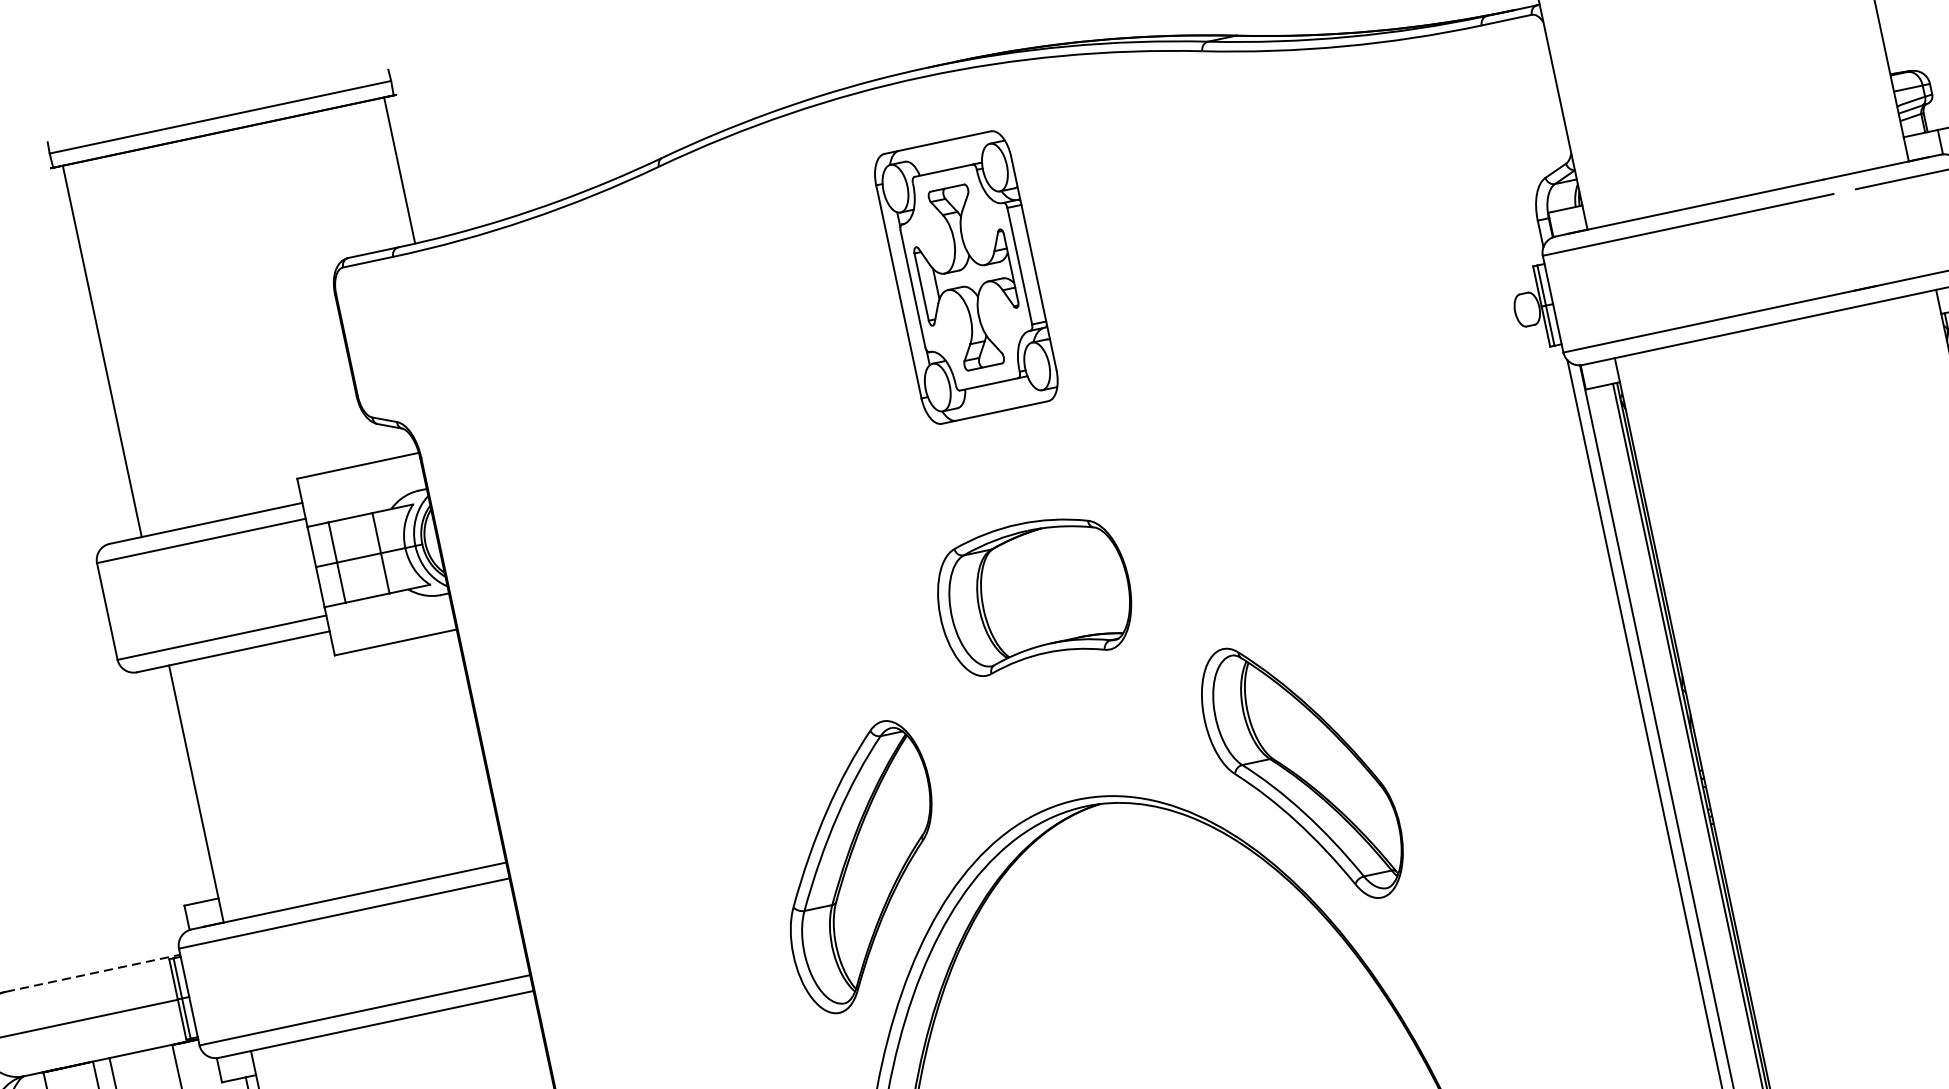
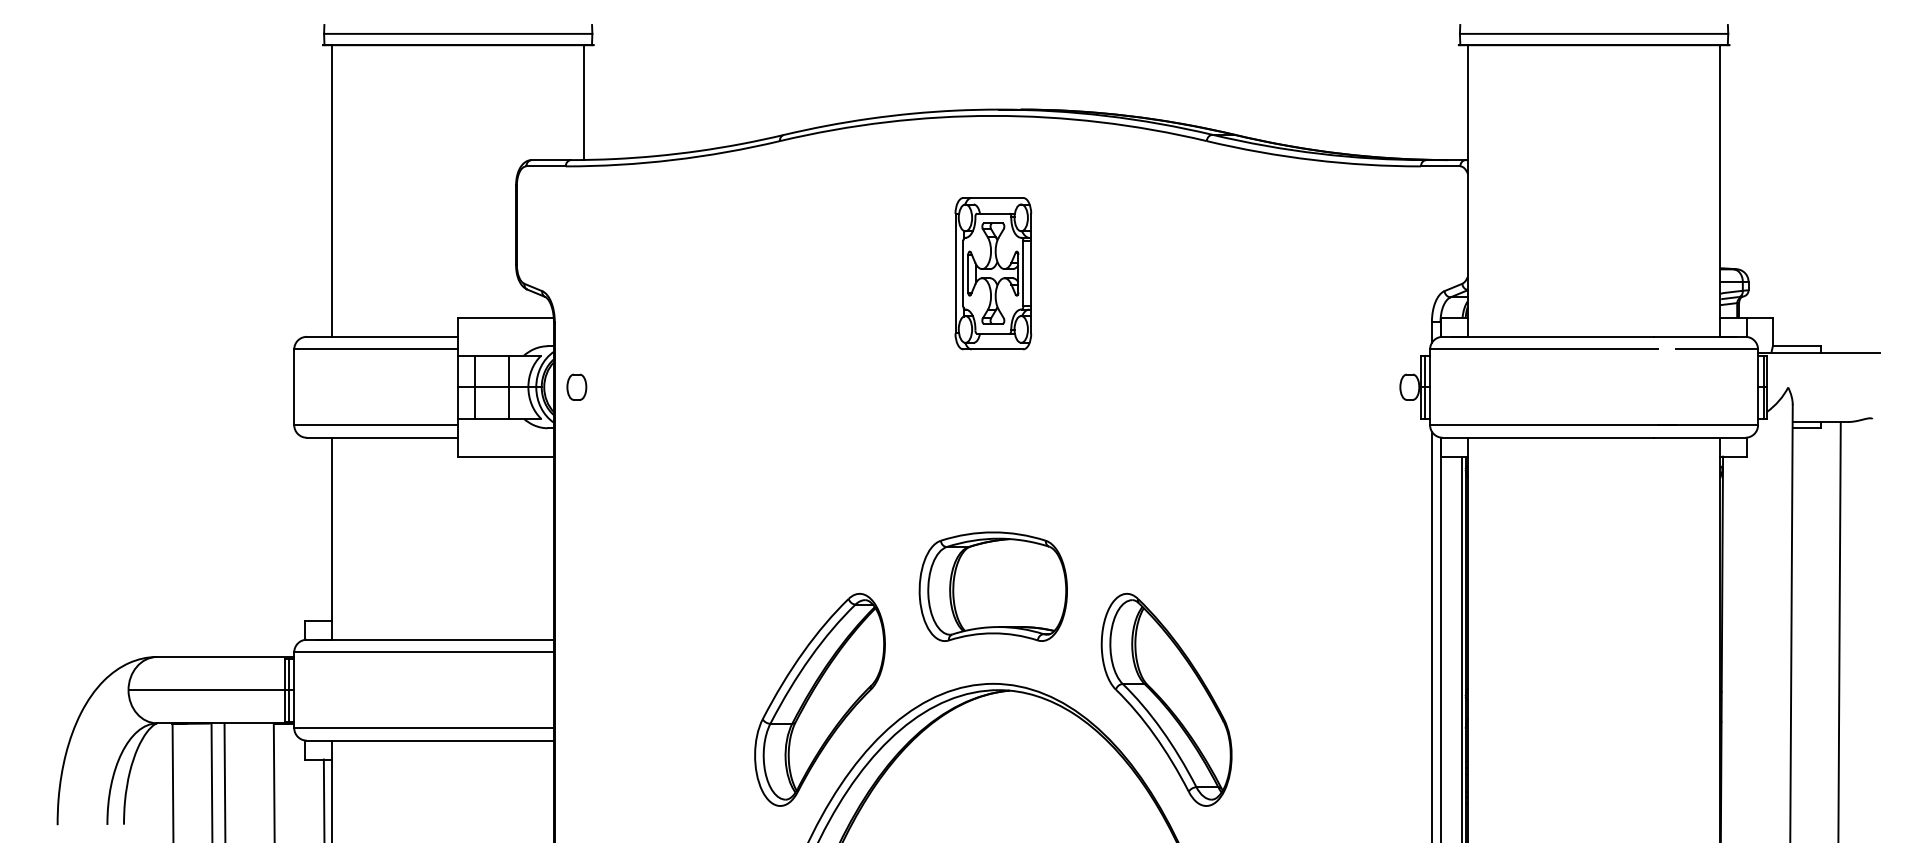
part: (966, 277) -> (993, 273), size x0.71
part: (466, 534) -> (576, 386), added
part: (1032, 593) -> (992, 586), moved
line: (93, 972) -> (226, 656), dashed -> solid

